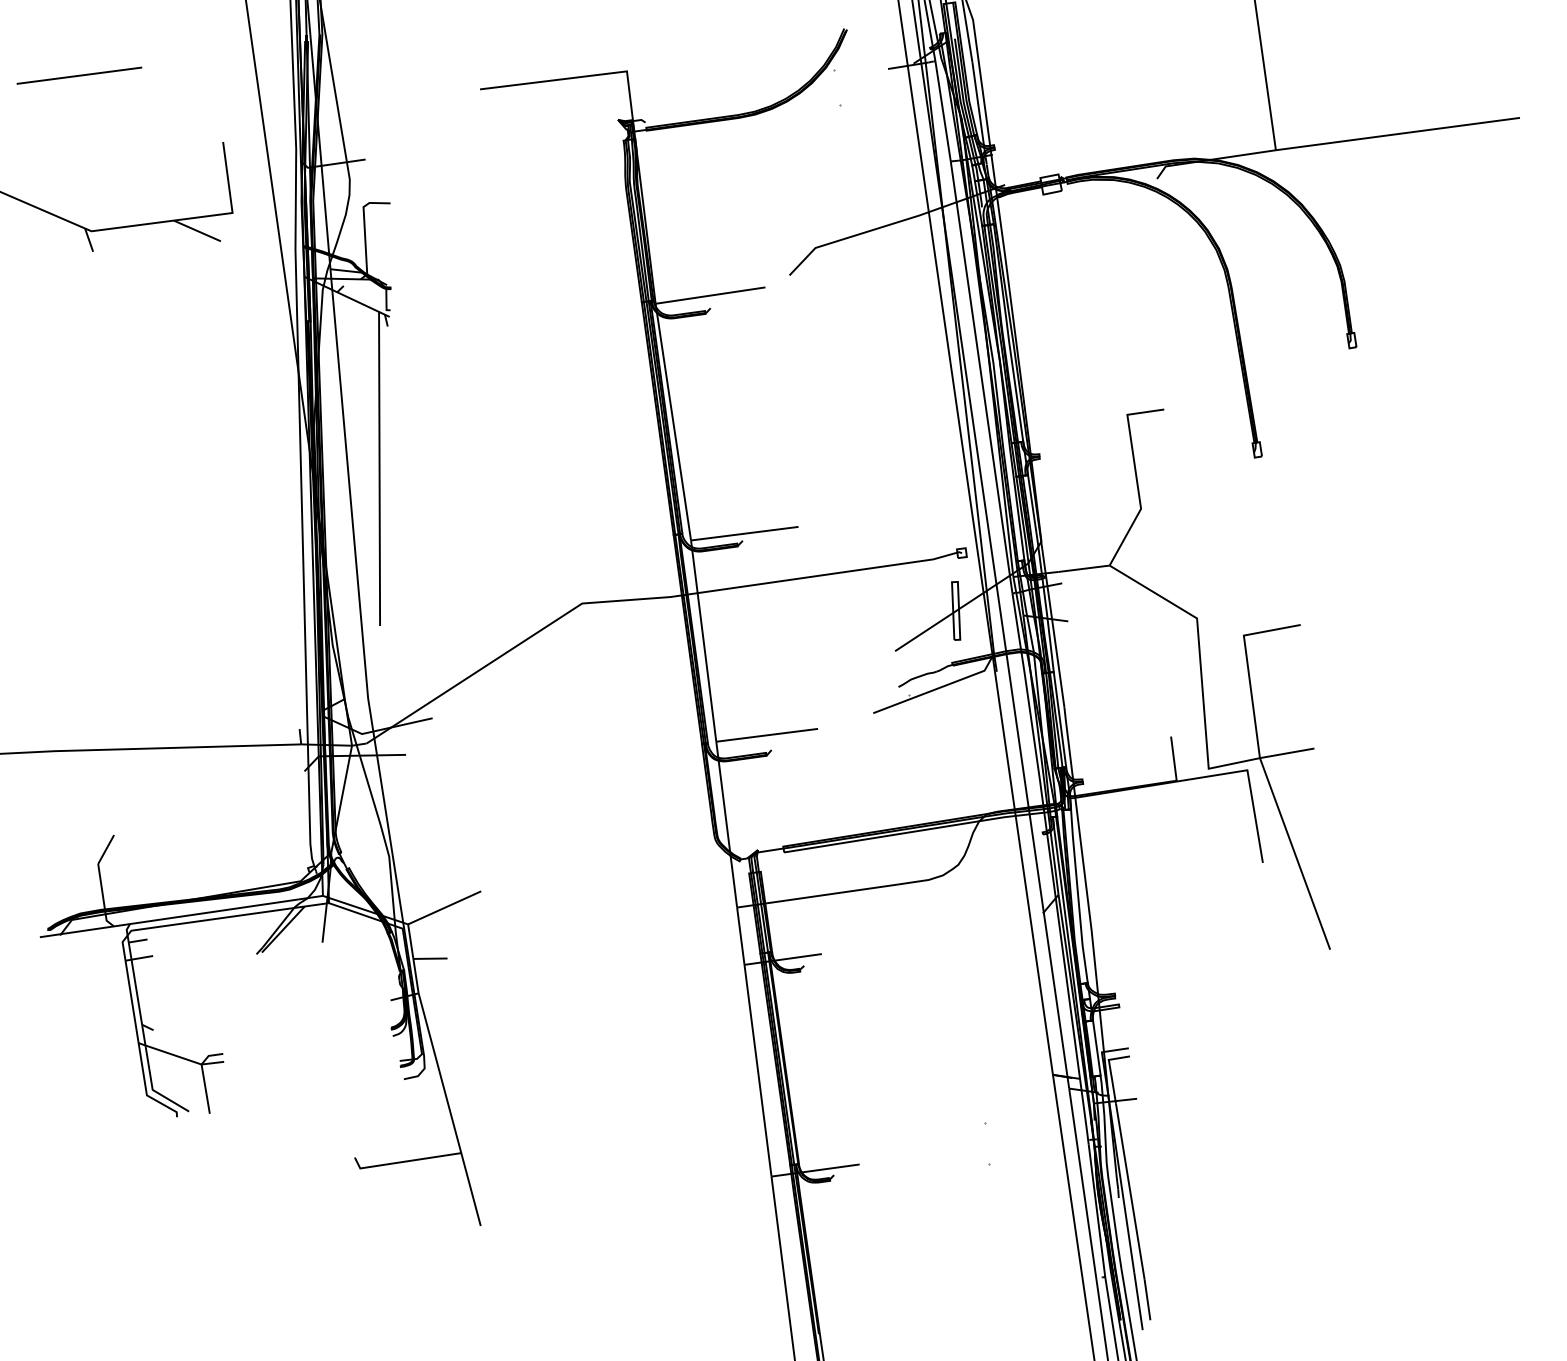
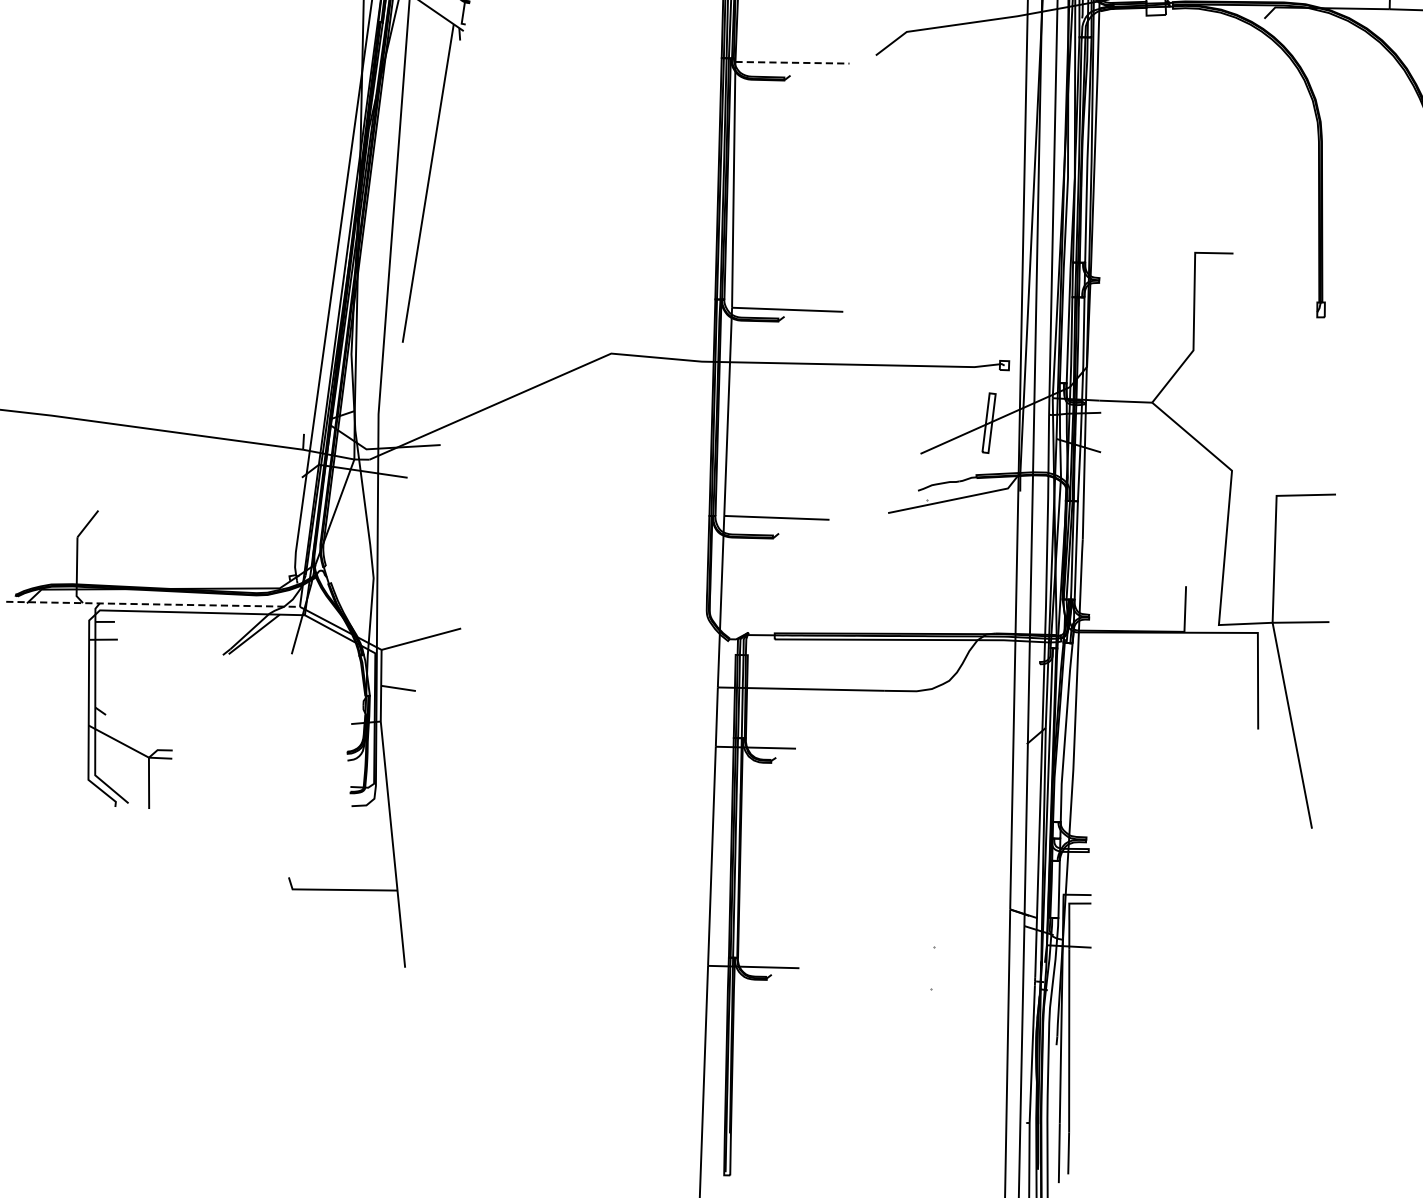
line: (710, 295) -> (792, 62), solid -> dashed
line: (181, 916) -> (153, 604), solid -> dashed

